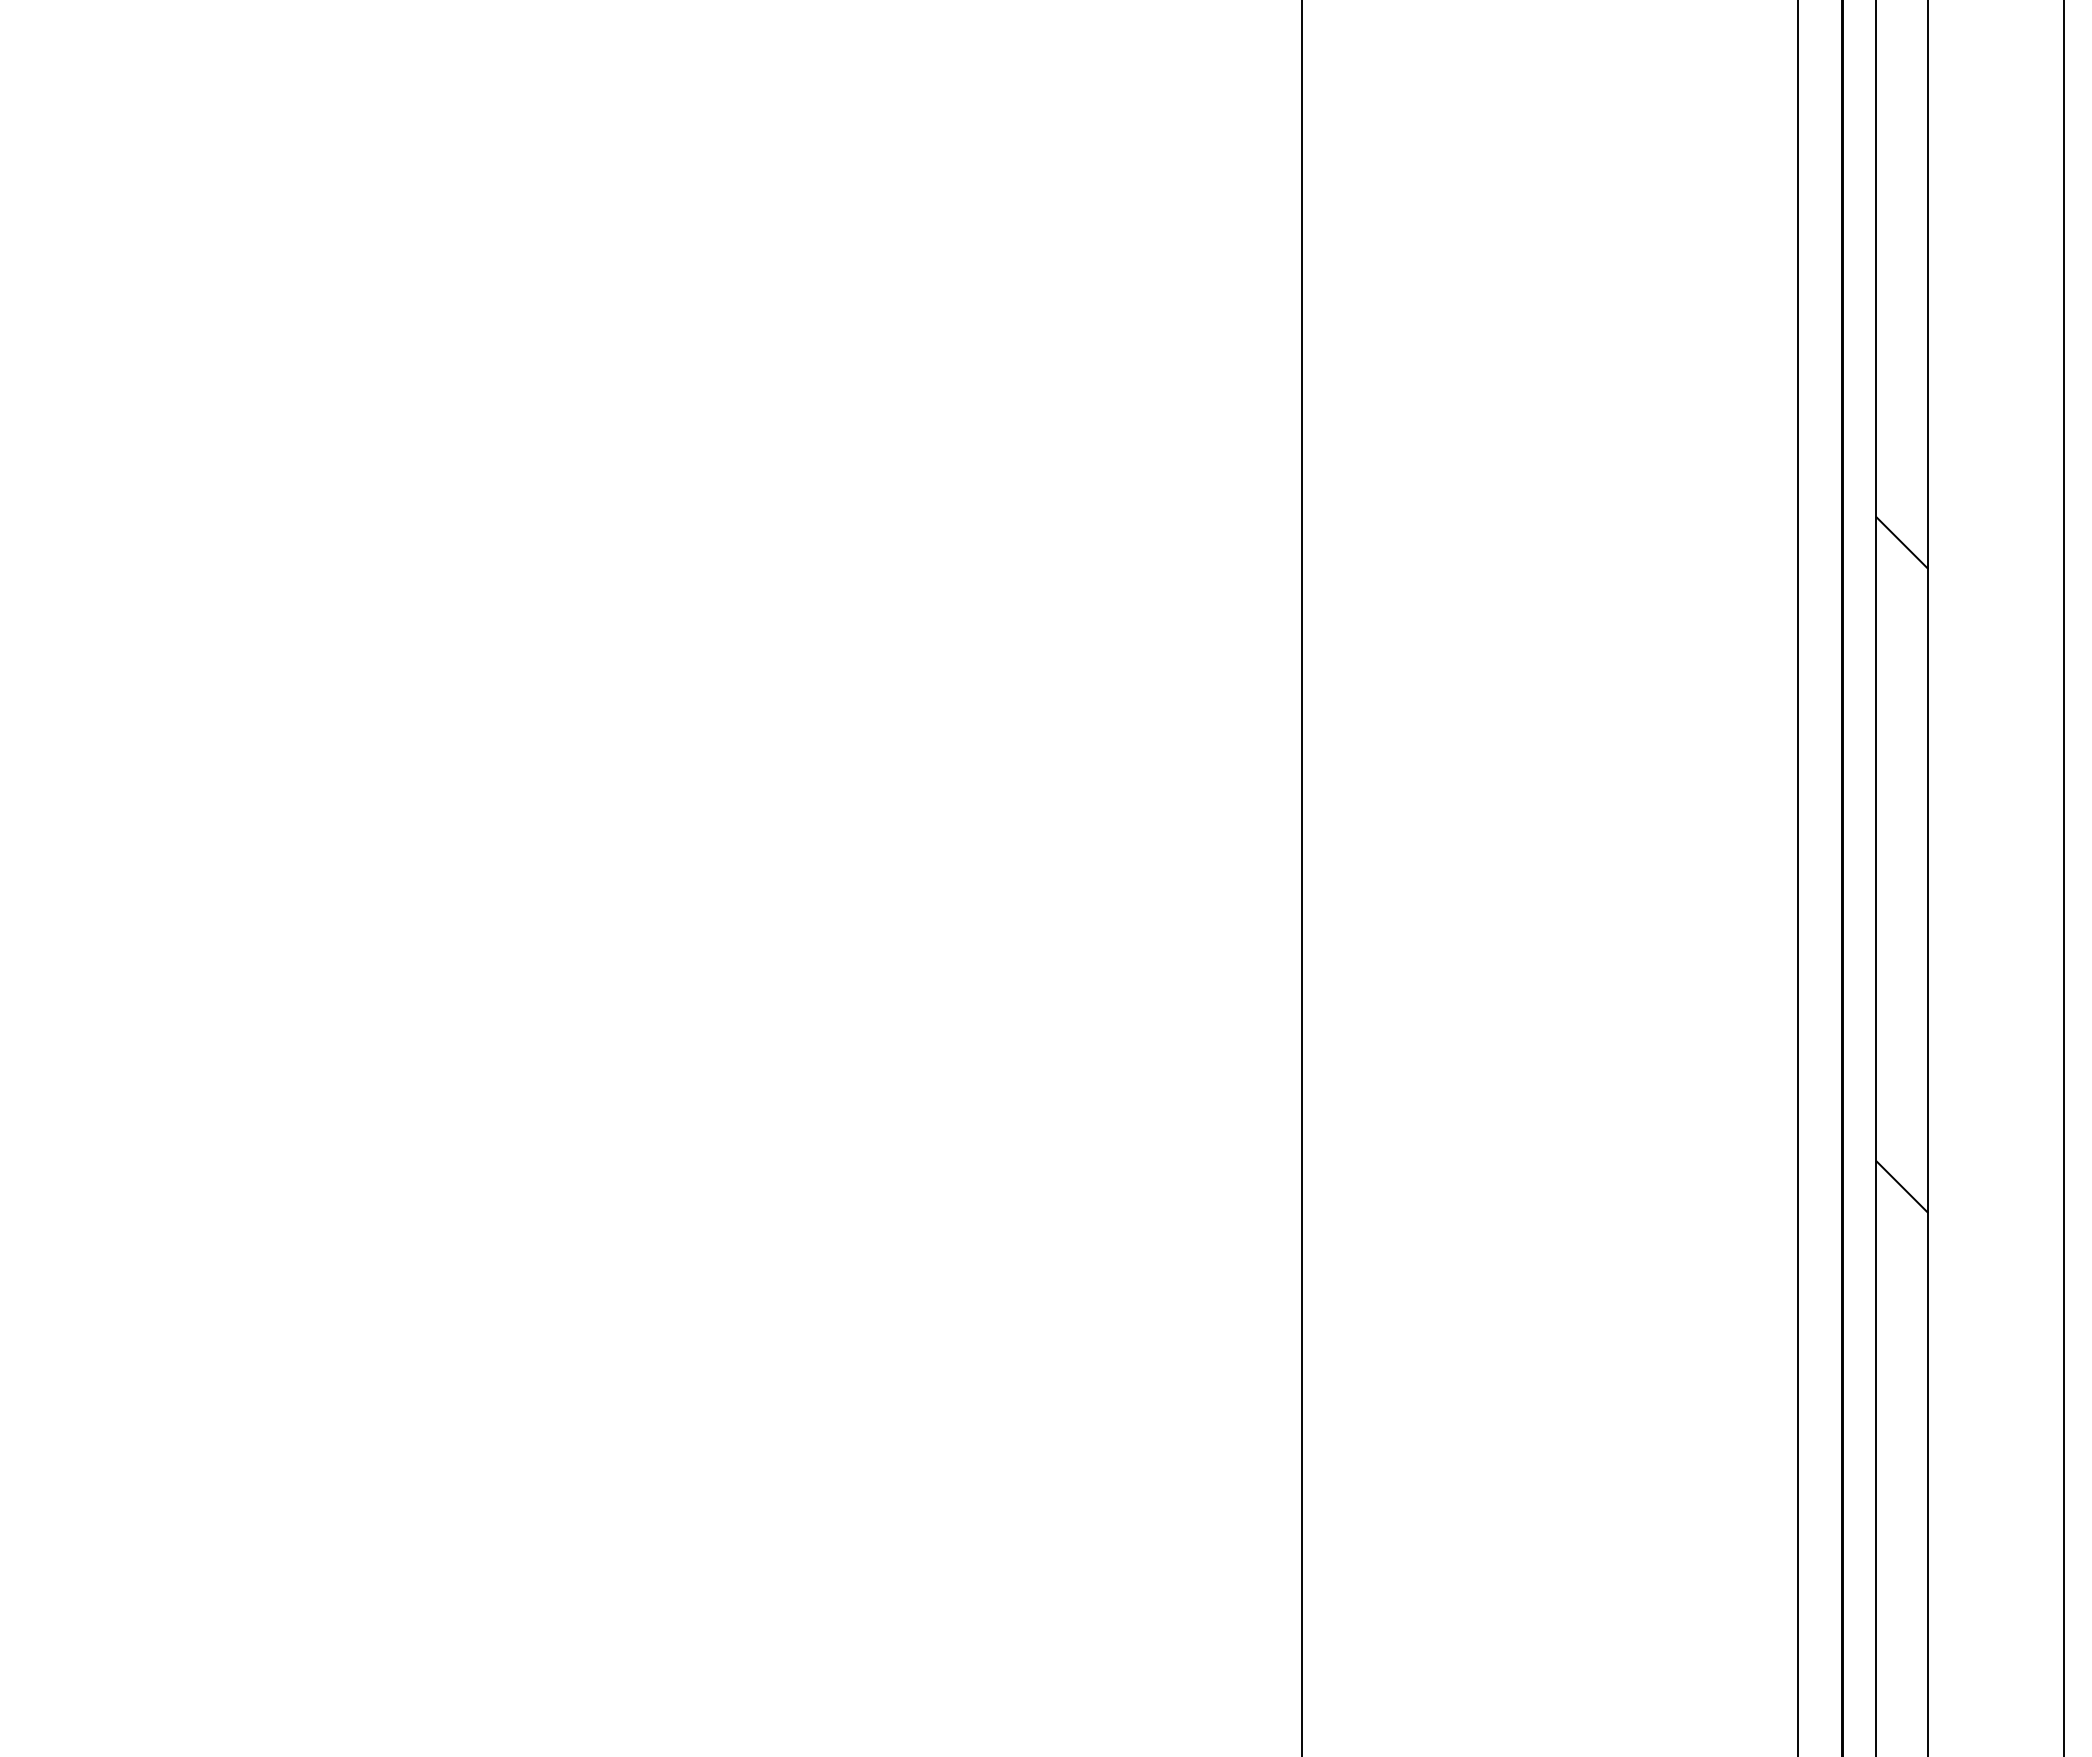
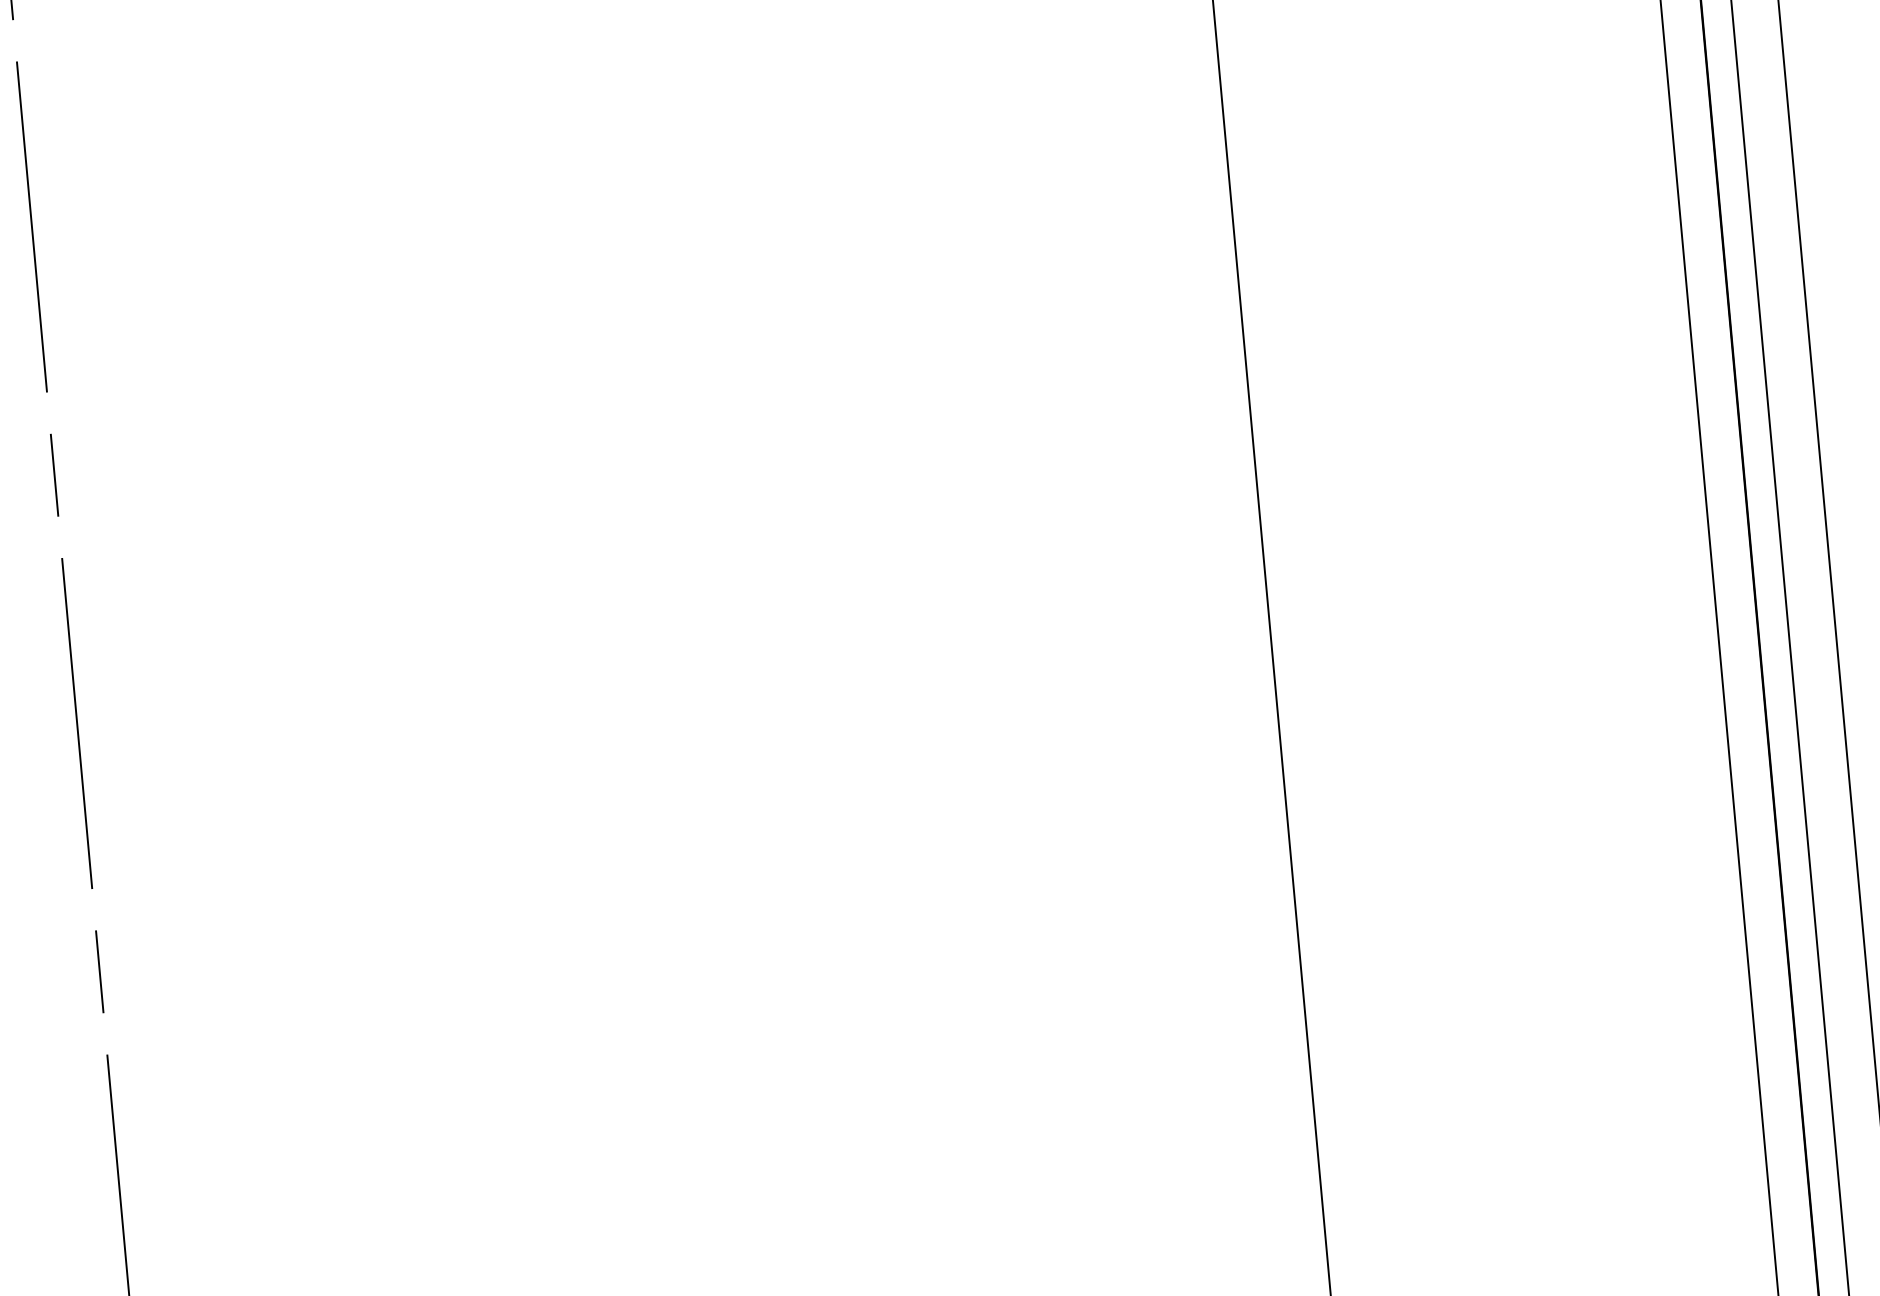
hatch: (1902, 864) -> (1818, 692), removed

